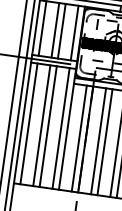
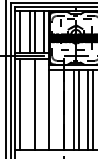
line: (41, 124) -> (29, 103), removed
line: (61, 127) -> (44, 103), removed
line: (79, 138) -> (59, 109), removed

